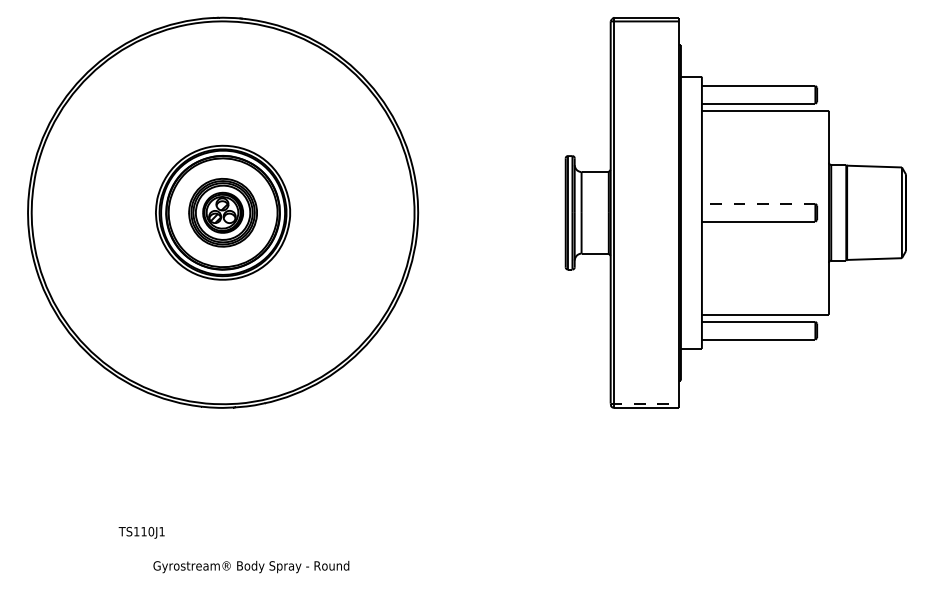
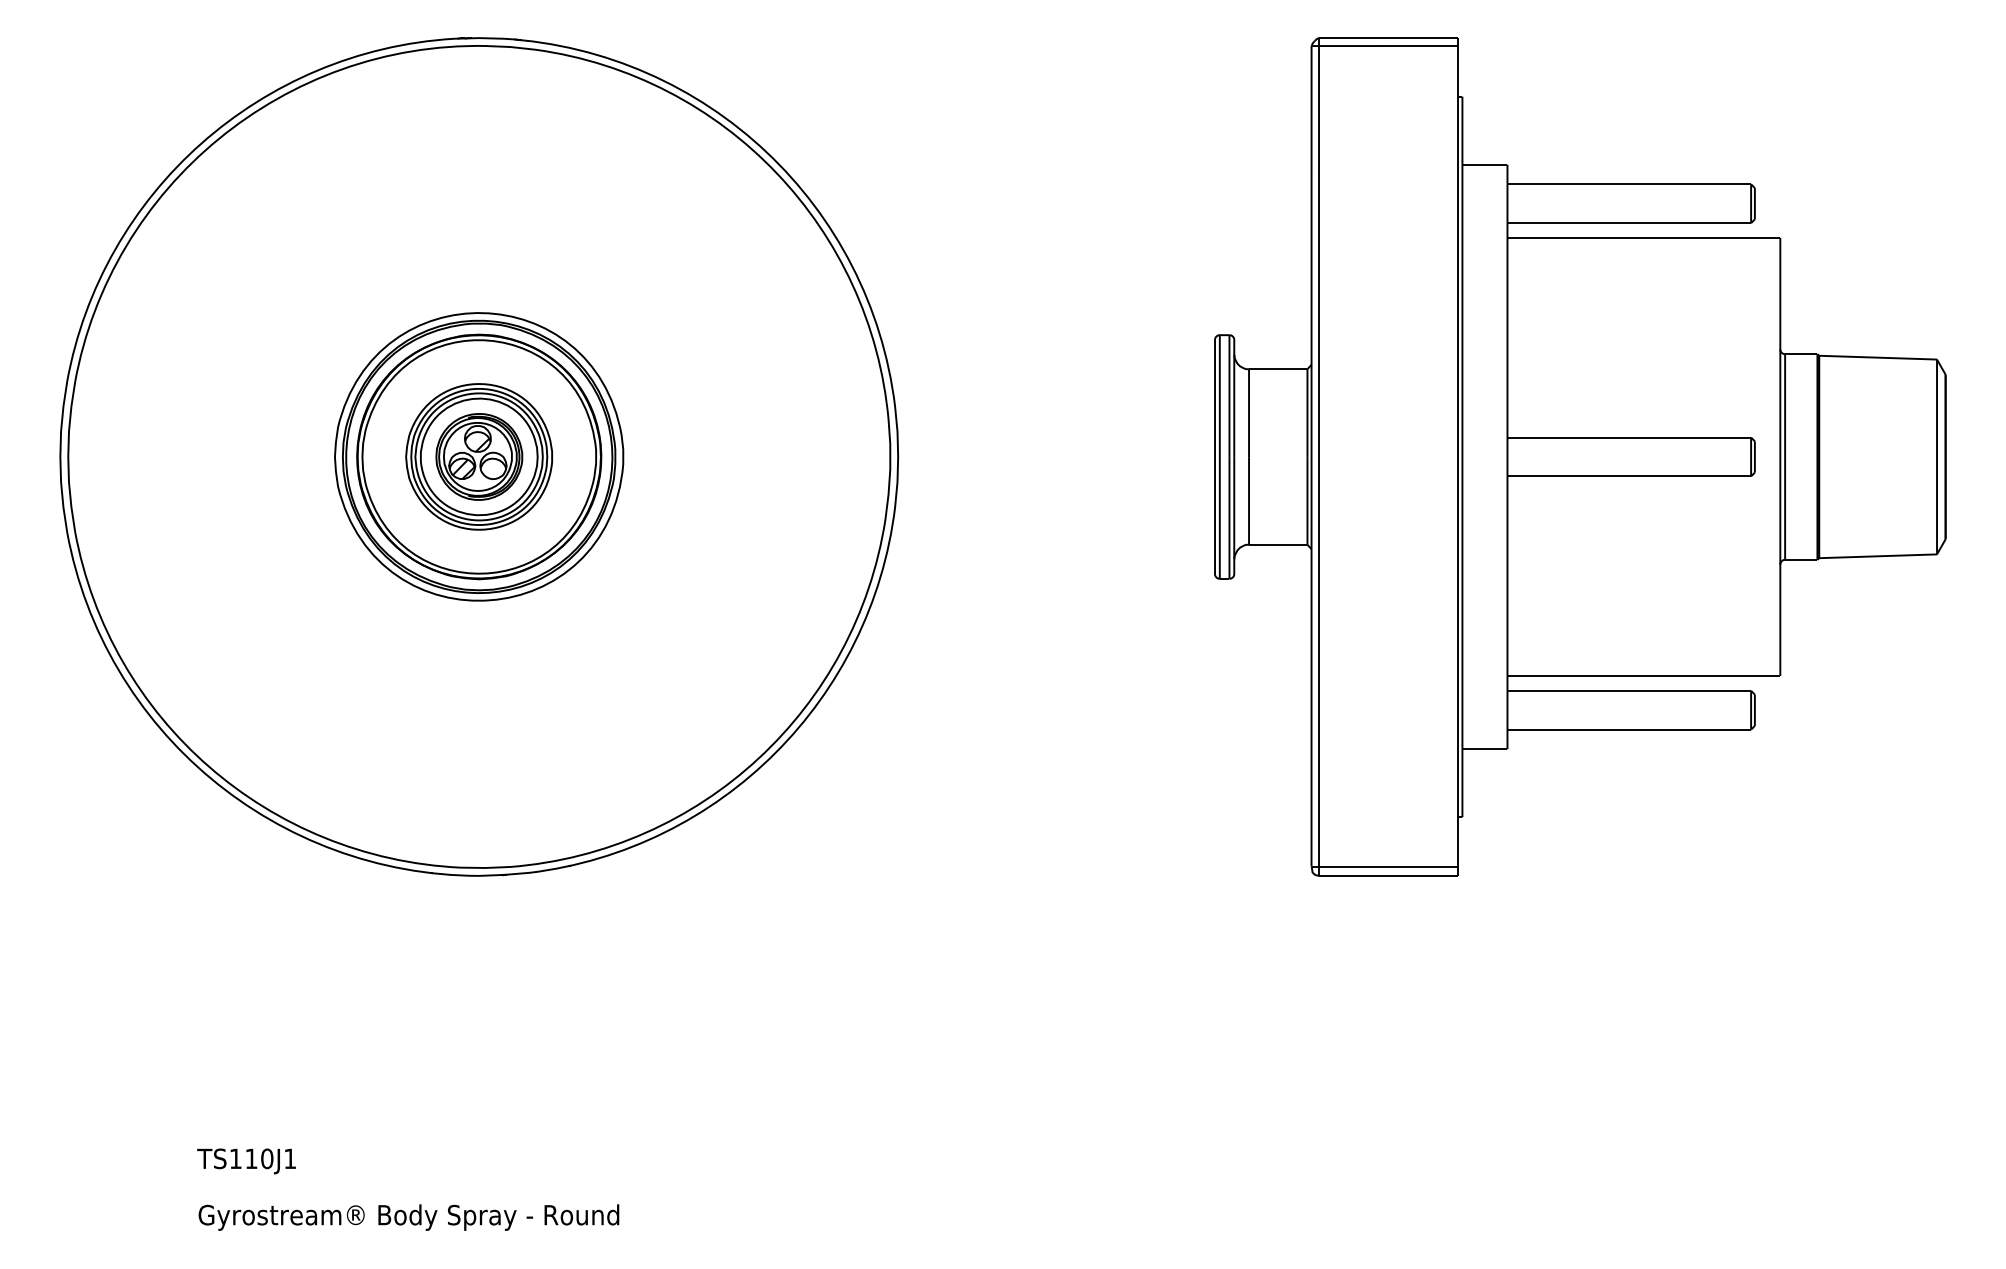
line: (758, 203) -> (1628, 436), dashed -> solid
line: (645, 403) -> (1386, 866), dashed -> solid
text: (141, 532) -> (246, 1160), moved
text: (251, 567) -> (409, 1218), moved

